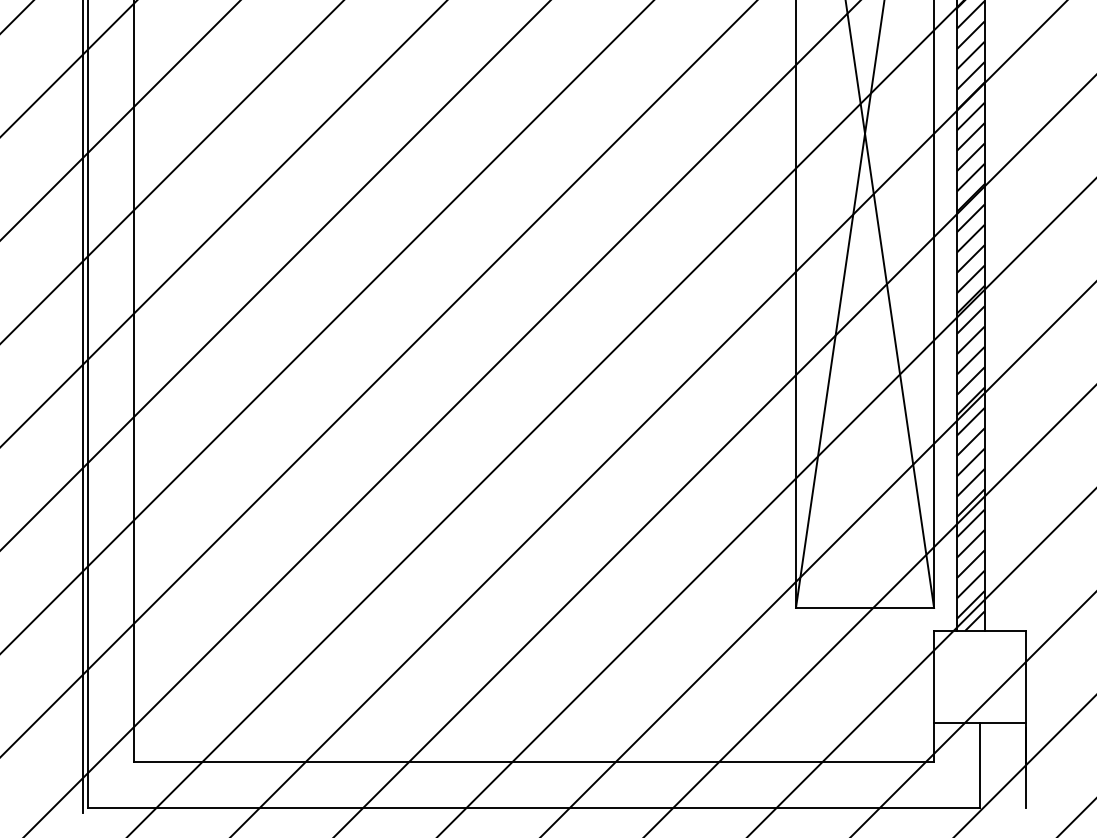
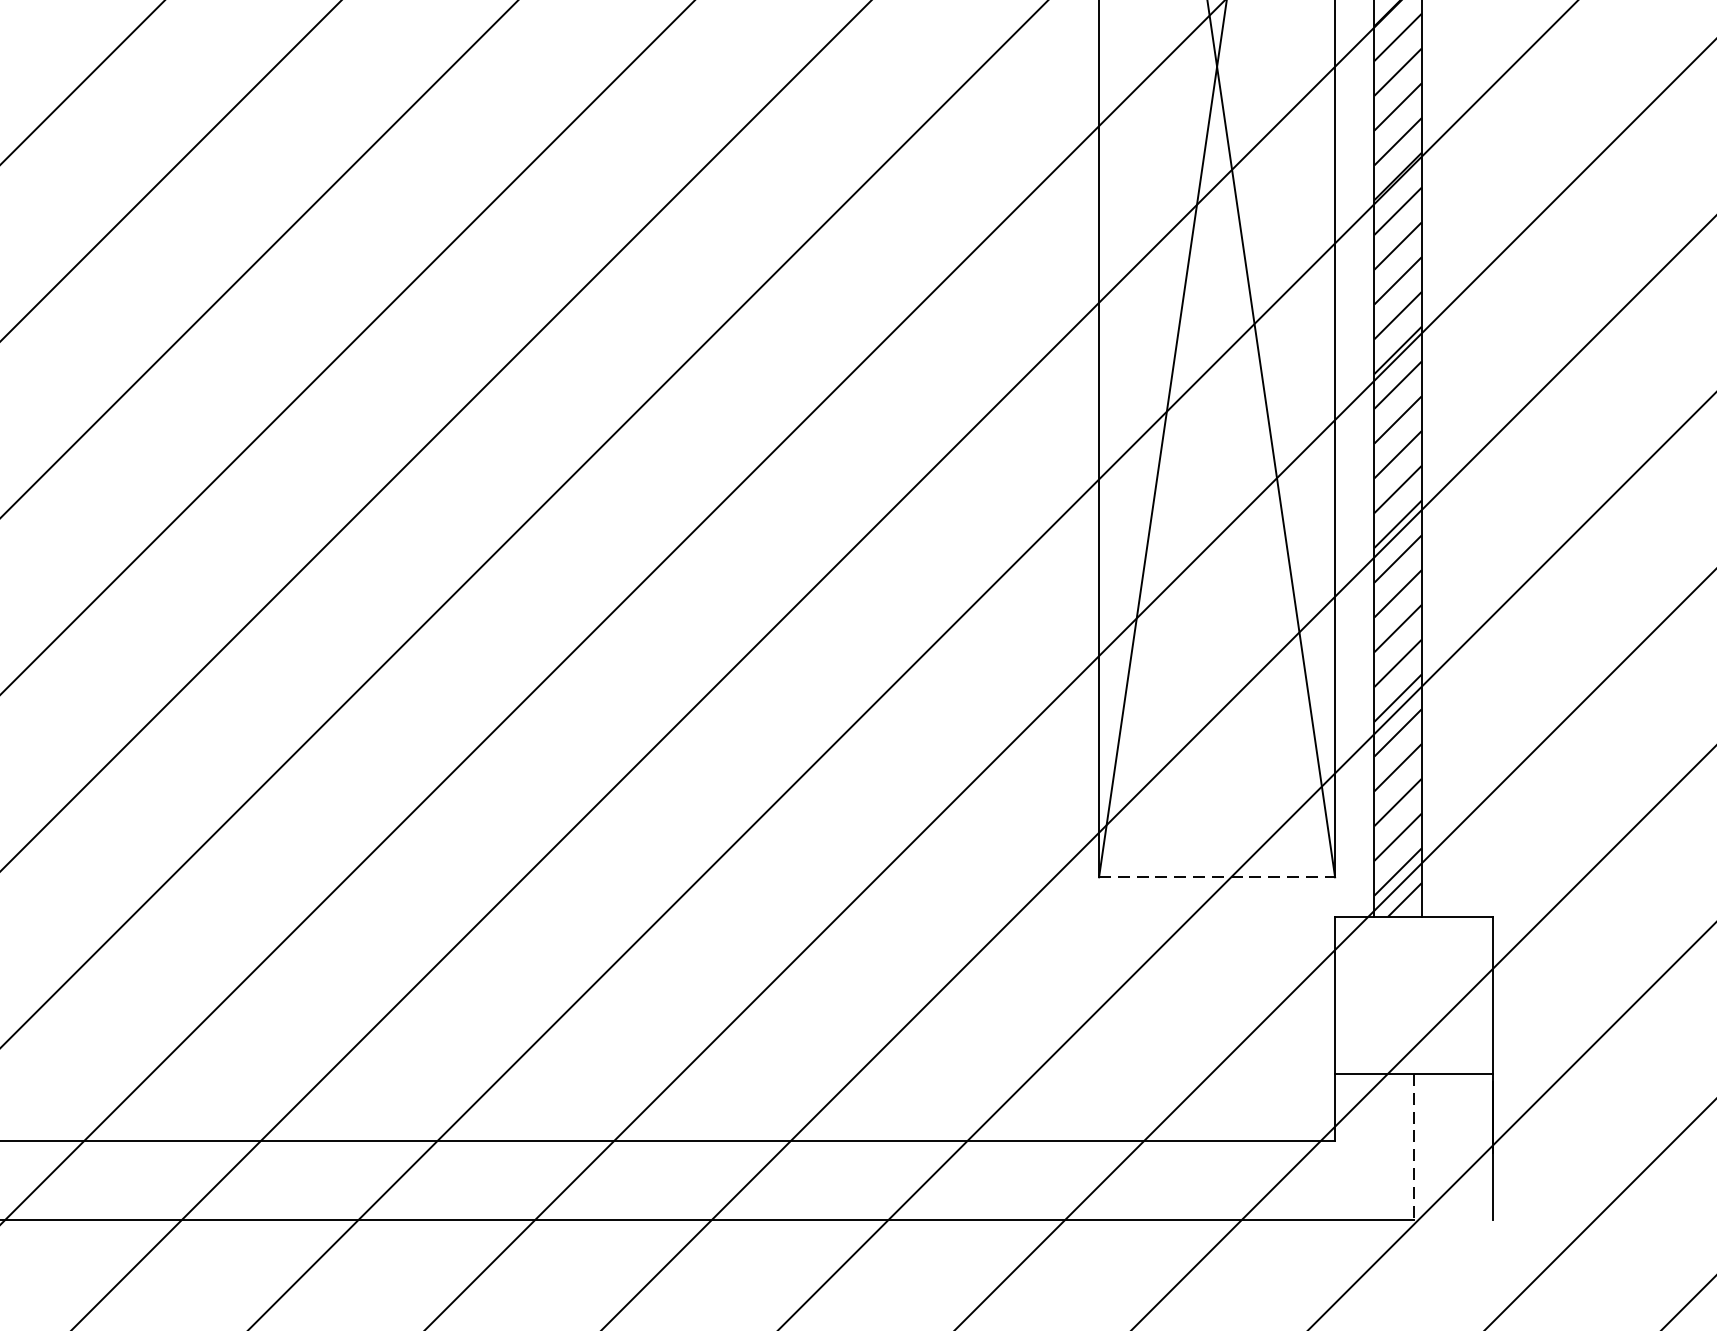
line: (865, 607) -> (1217, 876), solid -> dashed
line: (980, 765) -> (1414, 1146), solid -> dashed

